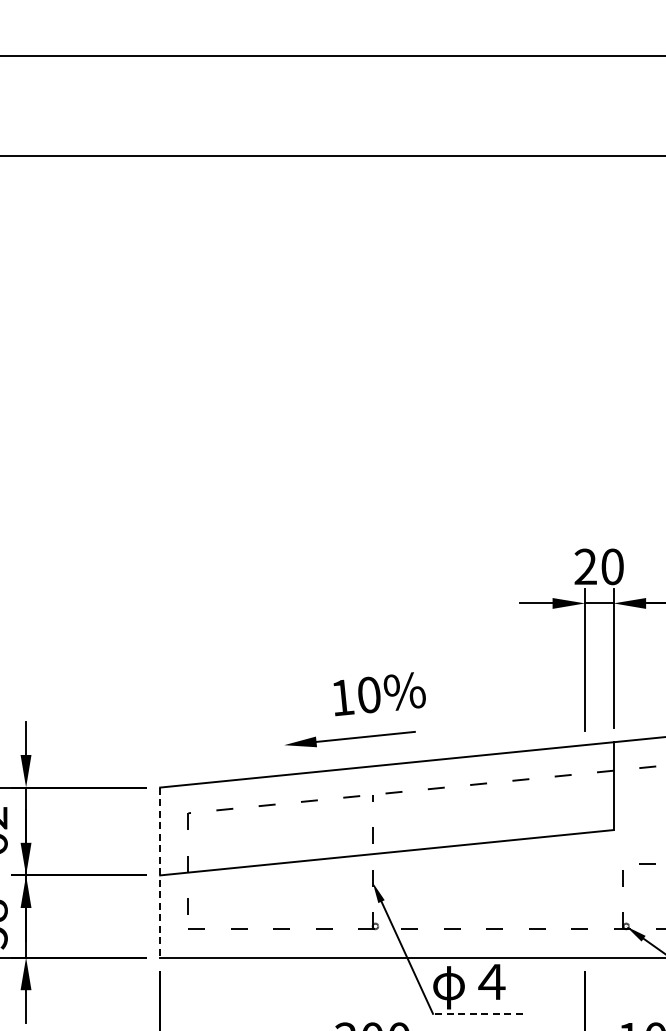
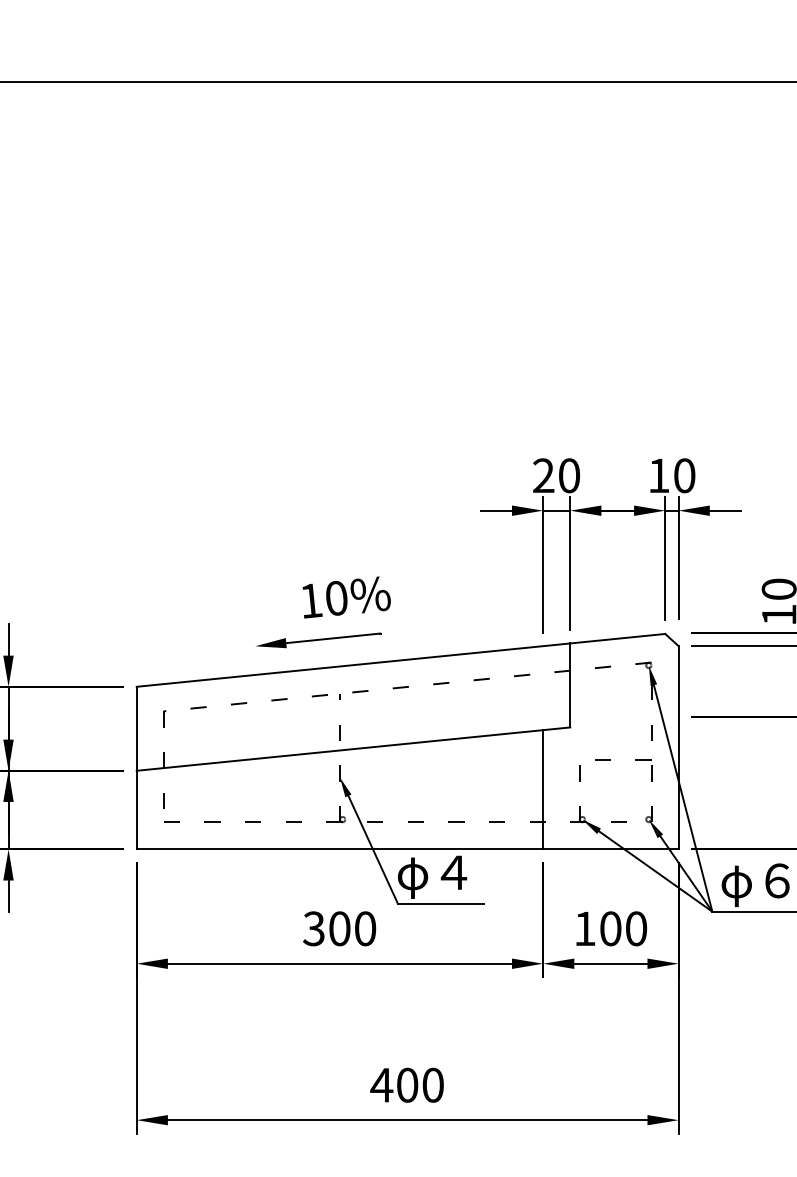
line: (159, 873) -> (136, 768), dashed -> solid
line: (585, 894) -> (543, 789), added
line: (477, 1014) -> (440, 903), dashed -> solid

